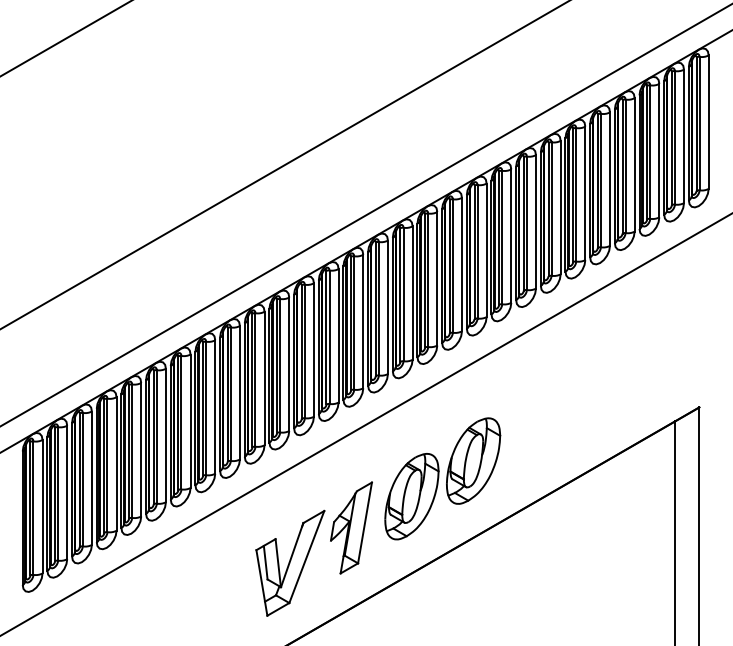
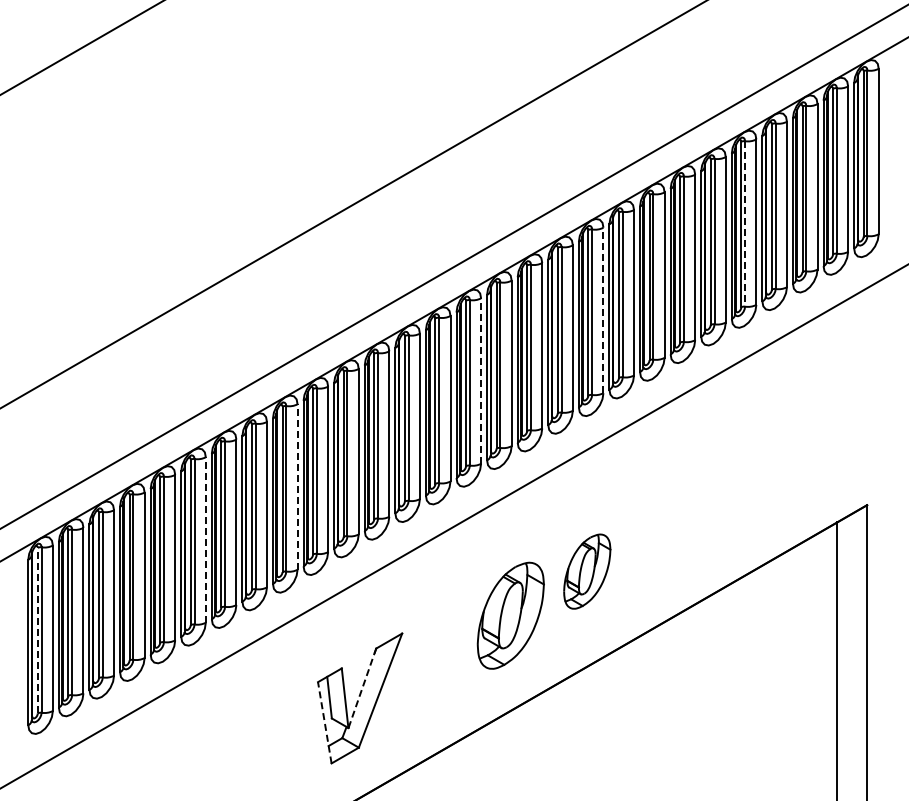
line: (601, 180) -> (745, 223), solid -> dashed
line: (486, 250) -> (603, 310), solid -> dashed
line: (388, 307) -> (481, 381), solid -> dashed
line: (239, 393) -> (297, 487), solid -> dashed
line: (165, 435) -> (205, 540), solid -> dashed
part: (473, 460) -> (587, 571), size x0.7
line: (30, 508) -> (37, 630), solid -> dashed
part: (351, 527) -> (435, 654), removed
line: (292, 555) -> (362, 688), solid -> dashed
line: (261, 582) -> (324, 722), solid -> dashed

